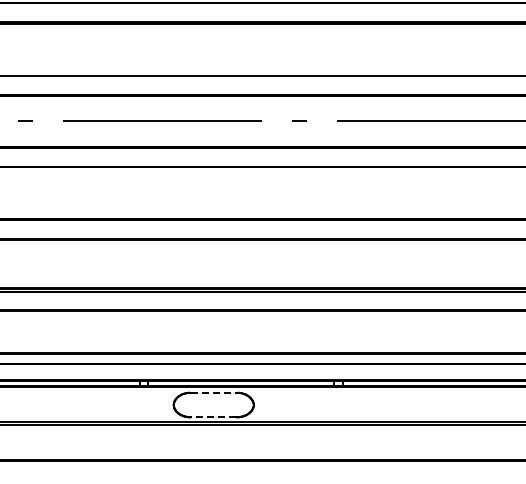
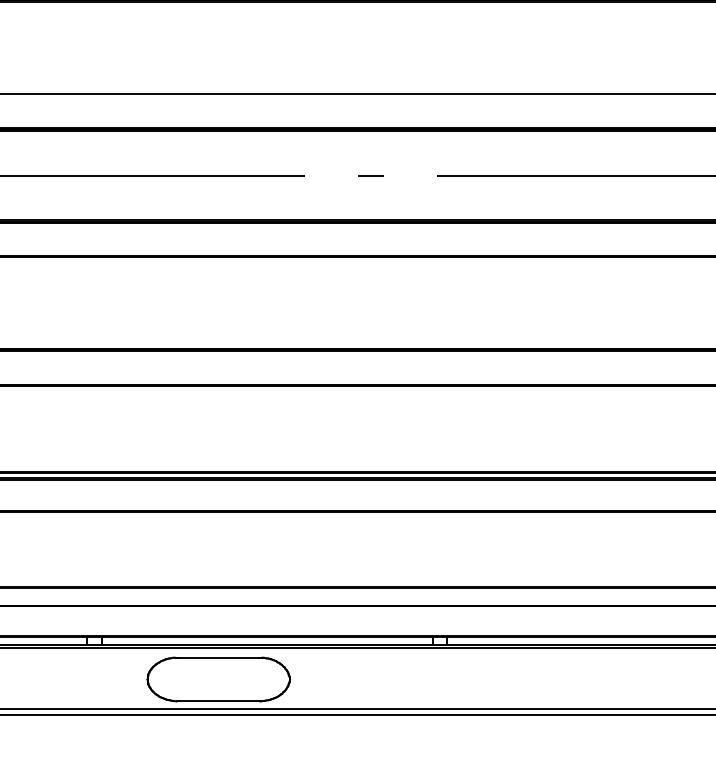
line: (214, 392) -> (219, 657), dashed -> solid
line: (213, 417) -> (218, 701), dashed -> solid

